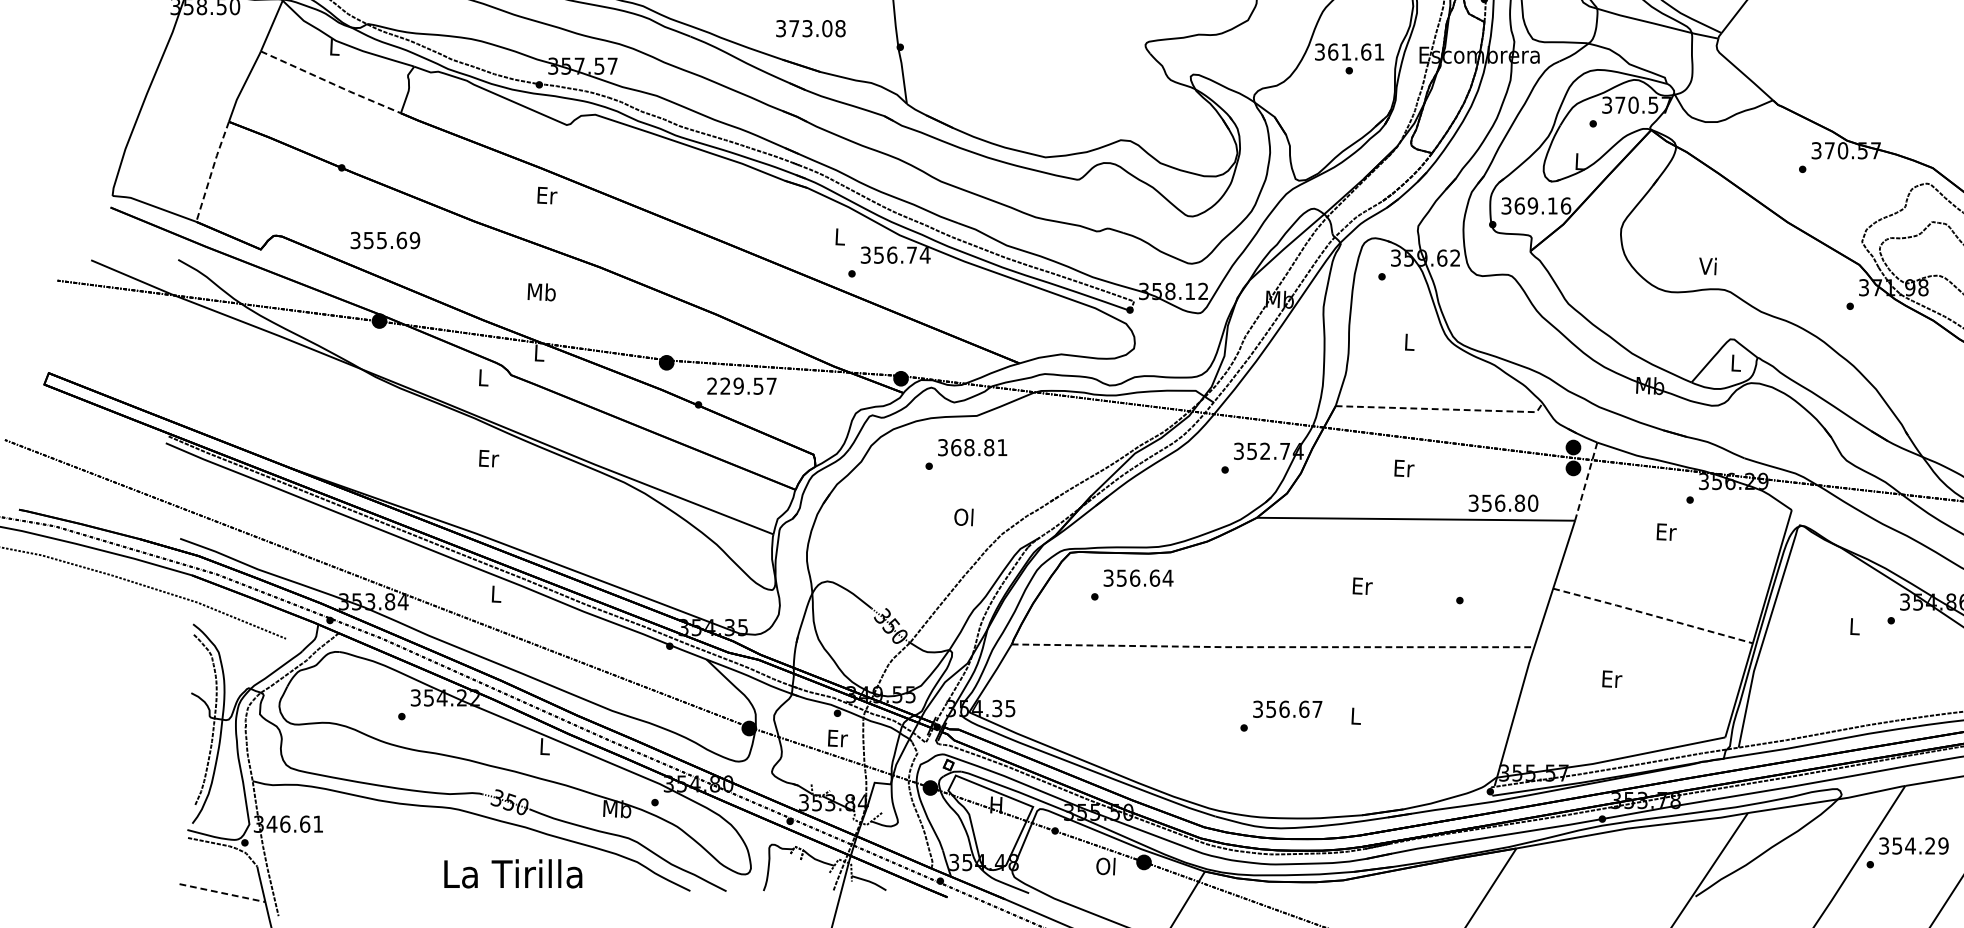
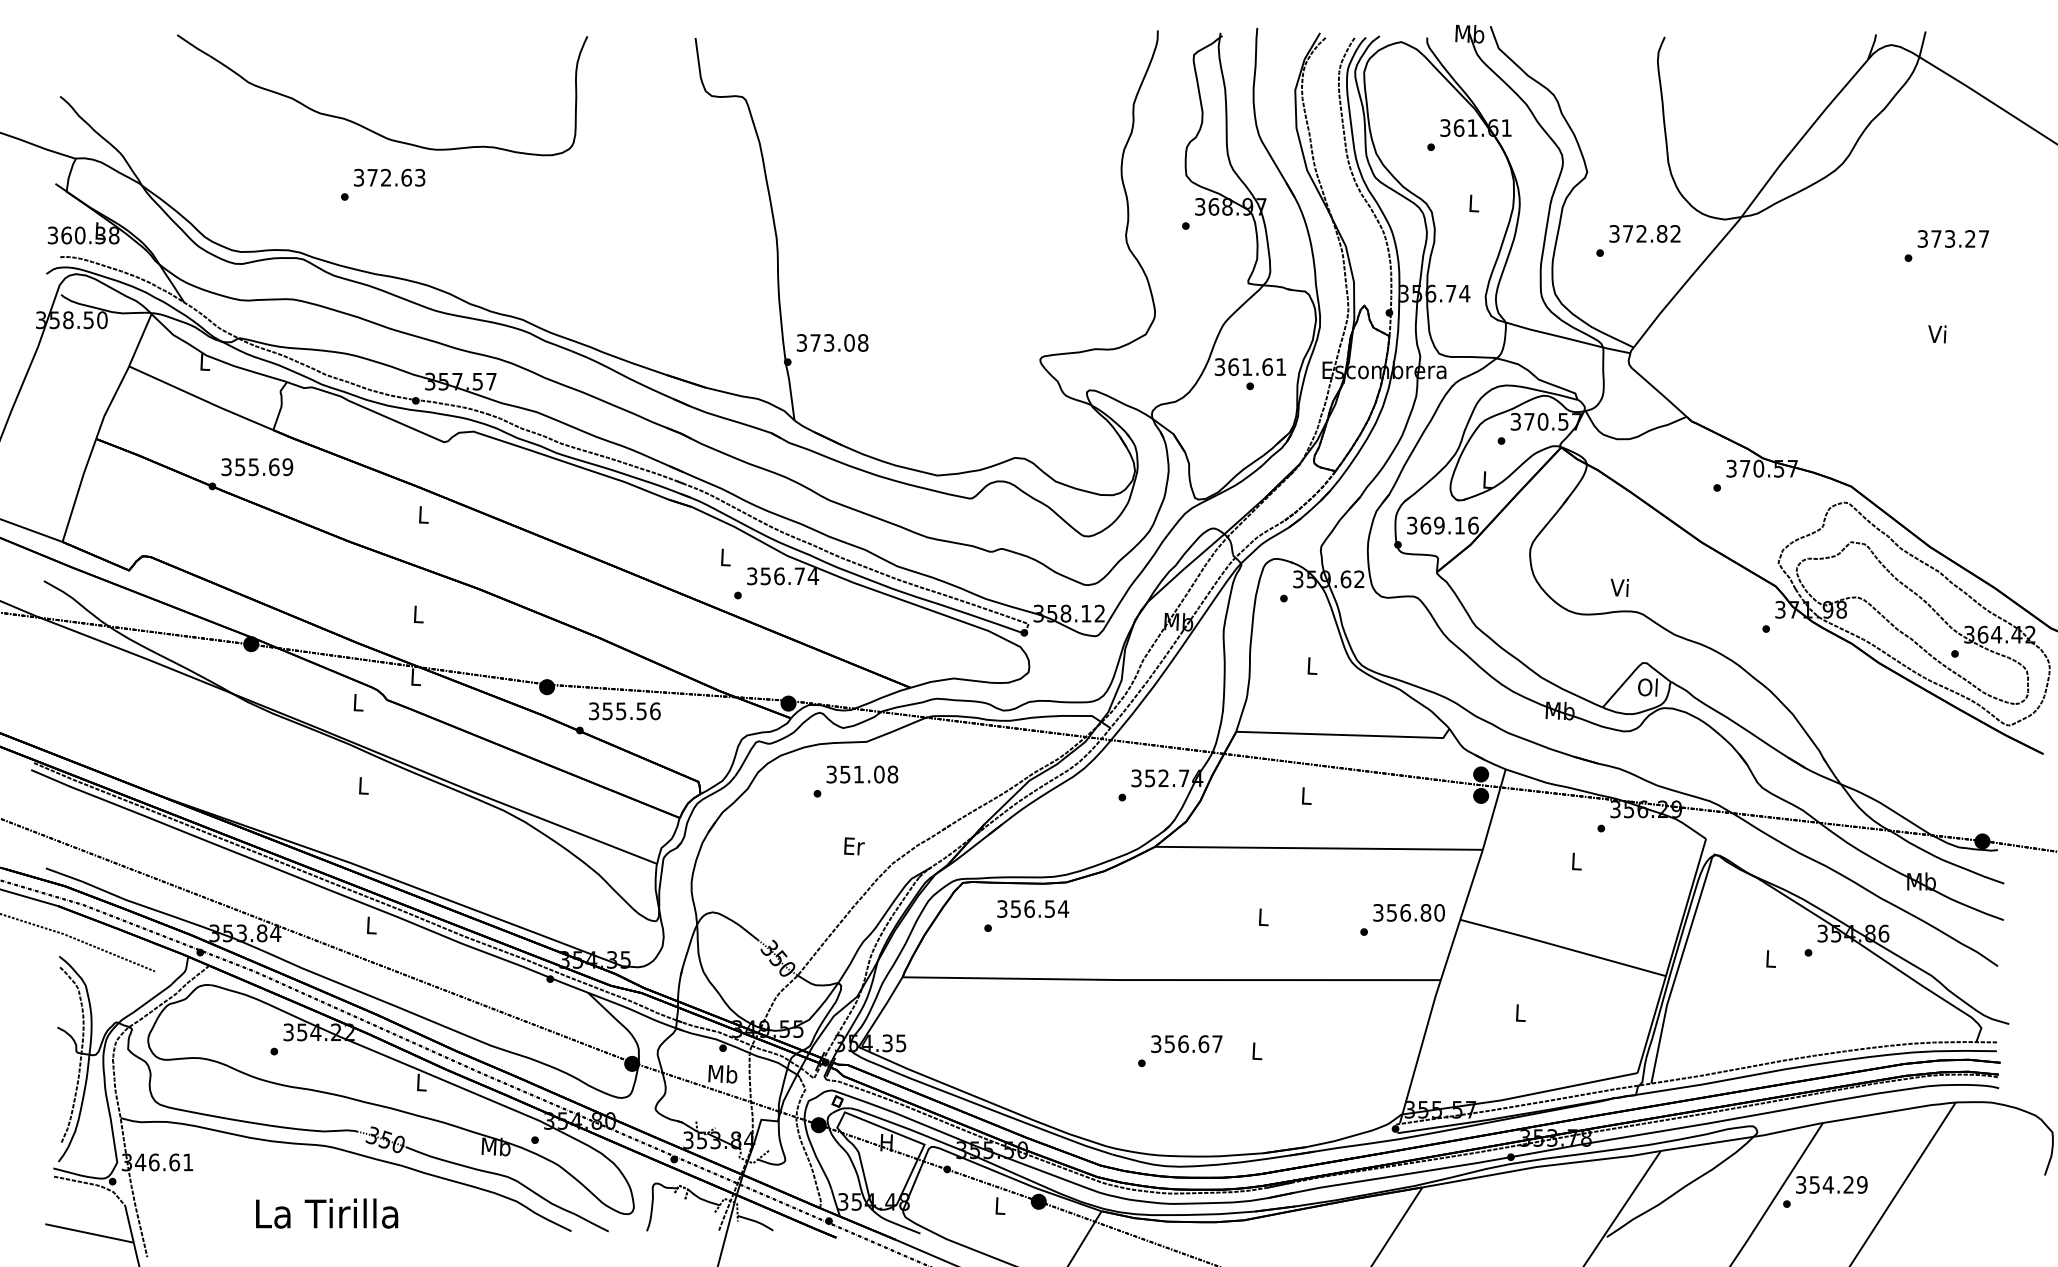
text: (810, 28) -> (832, 342), moved
line: (331, 83) -> (201, 399), dashed -> solid
line: (211, 170) -> (78, 489), dashed -> solid
text: (546, 195) -> (423, 514), Er -> L
text: (385, 240) -> (257, 467), moved
text: (540, 292) -> (417, 614), Mb -> L
text: (1734, 363) -> (1647, 687), L -> Ol
text: (741, 386) -> (624, 711), 229.57 -> 355.56
line: (1442, 409) -> (1346, 735), dashed -> solid
text: (979, 447) -> (869, 774), 368.81 -> 351.08
text: (488, 458) -> (363, 785), Er -> L
text: (1403, 467) -> (1306, 795), Er -> L
line: (1586, 481) -> (1494, 809), dashed -> solid
text: (1502, 502) -> (1408, 912), moved
text: (964, 517) -> (853, 846), Ol -> Er
text: (1666, 532) -> (1576, 861), Er -> L
text: (1154, 577) -> (1049, 908), 356.64 -> 356.54
text: (1362, 586) -> (1263, 917), Er -> L
line: (1652, 615) -> (1562, 947), dashed -> solid
line: (1272, 647) -> (1171, 980), dashed -> solid
text: (1611, 678) -> (1520, 1012), Er -> L
text: (836, 738) -> (722, 1074), Er -> Mb
text: (1105, 866) -> (999, 1206), Ol -> L
text: (513, 873) -> (327, 1213), moved
line: (222, 893) -> (89, 1233), dashed -> solid

